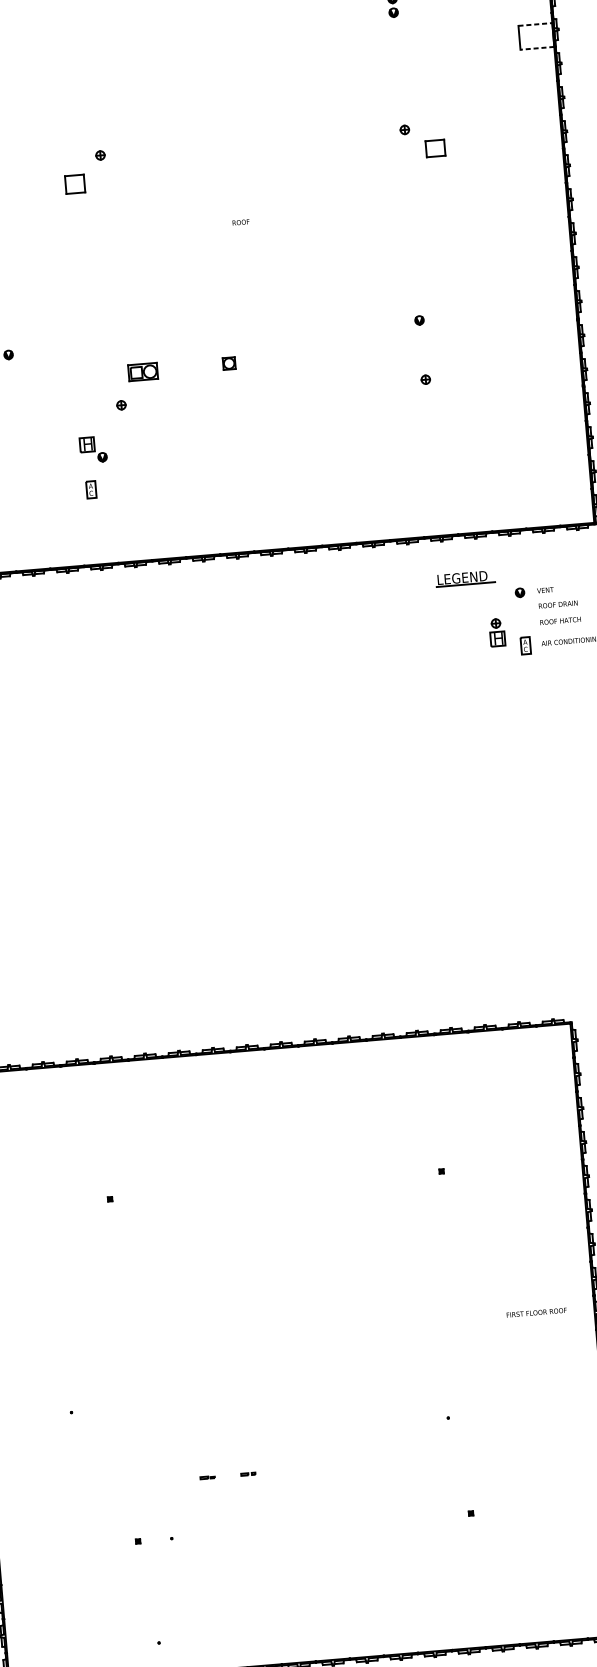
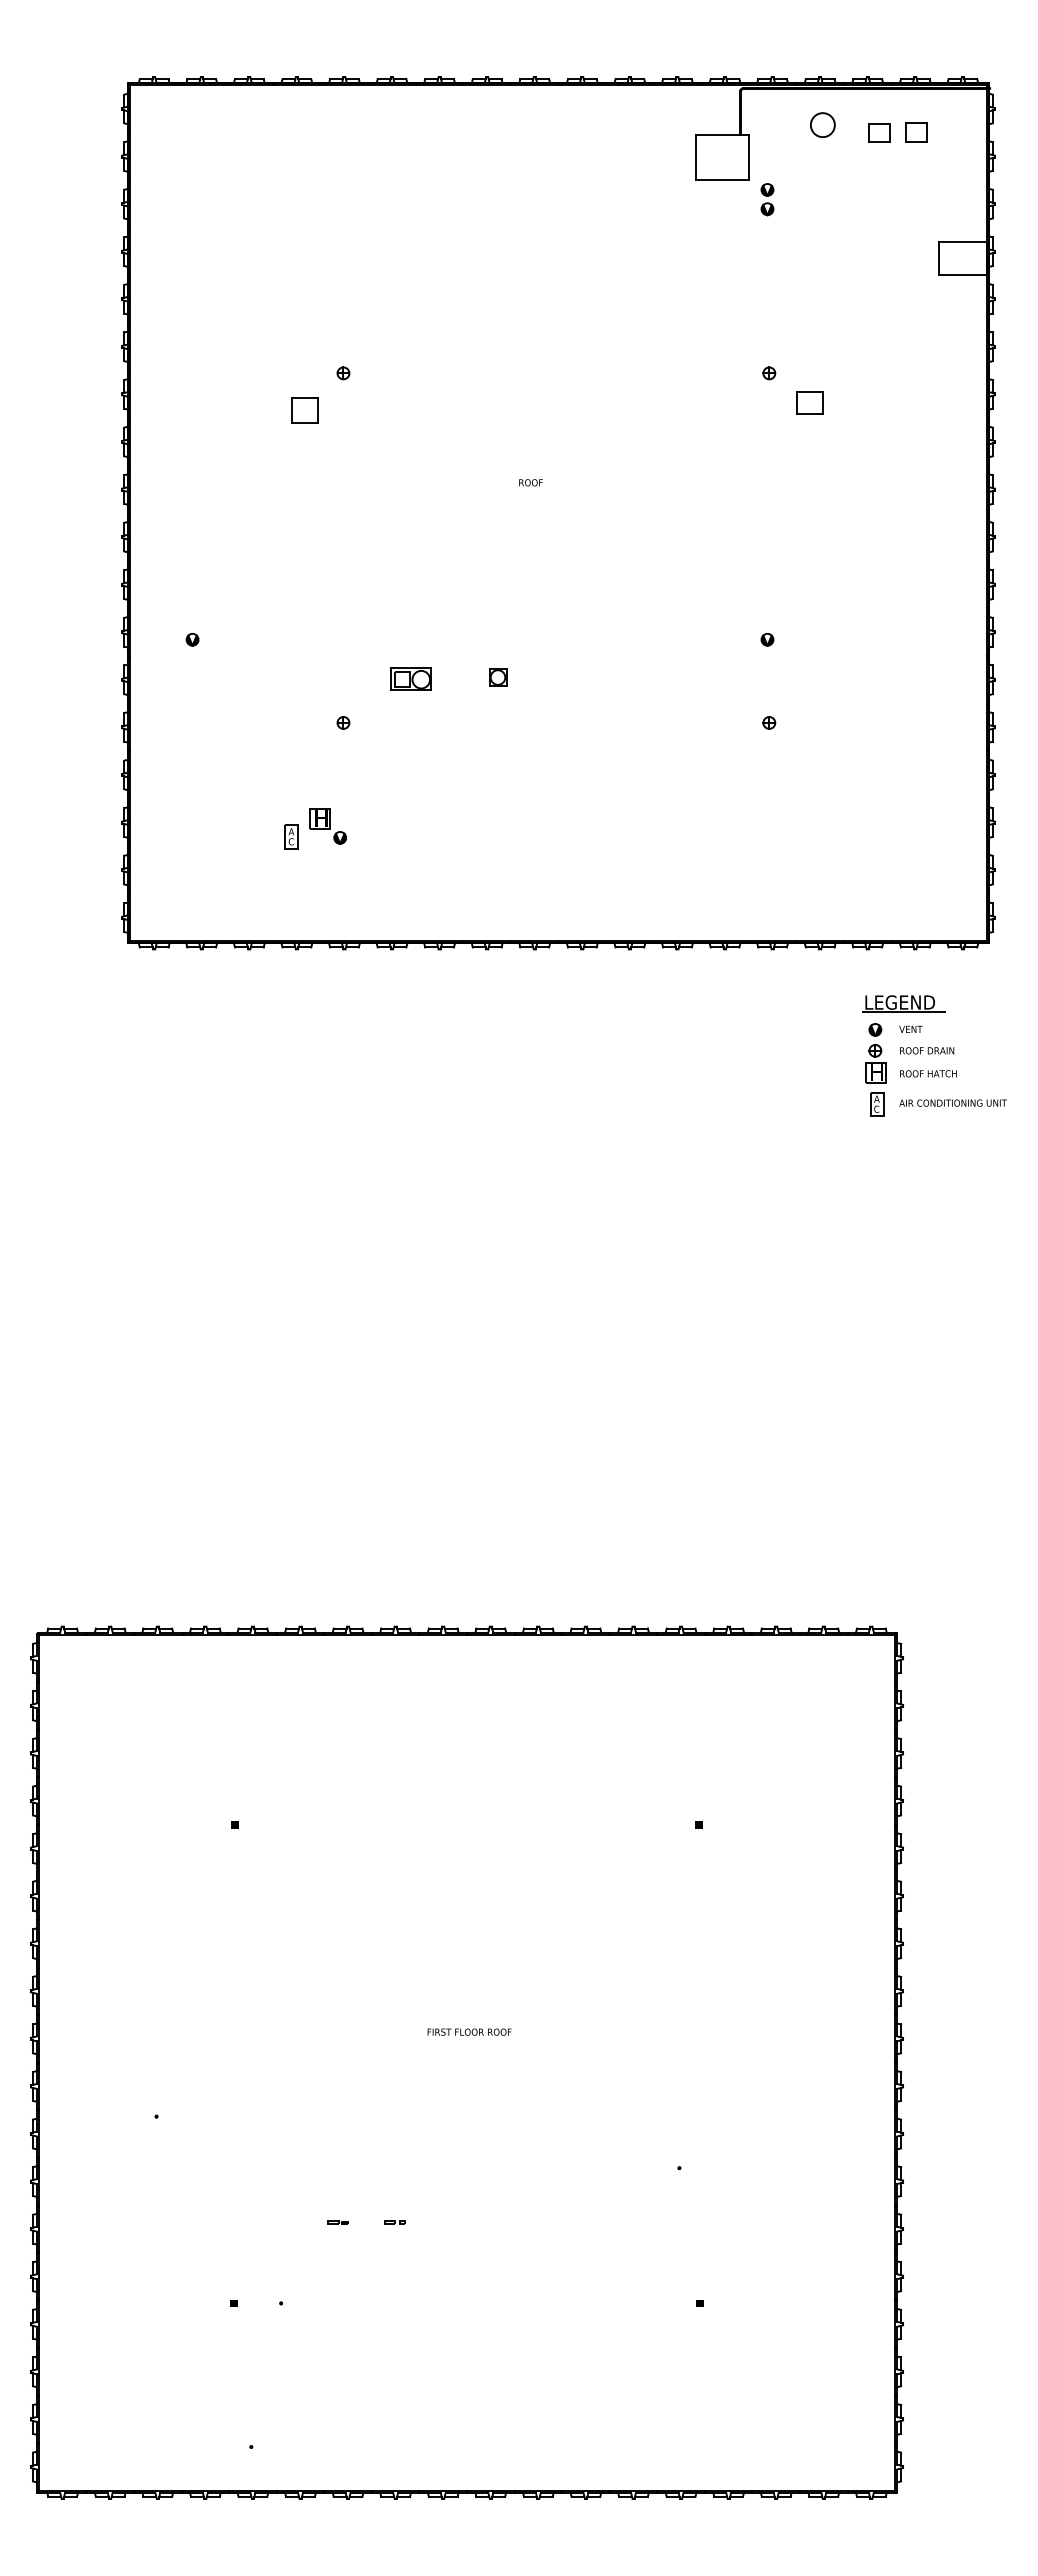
line: (535, 24) -> (963, 242), dashed -> solid
line: (537, 48) -> (963, 275), dashed -> solid
part: (142, 371) -> (410, 678), moved
part: (92, 449) -> (327, 826), moved
part: (464, 578) -> (903, 1003), moved
part: (496, 632) -> (875, 1063), moved
text: (536, 1312) -> (469, 2031), moved

